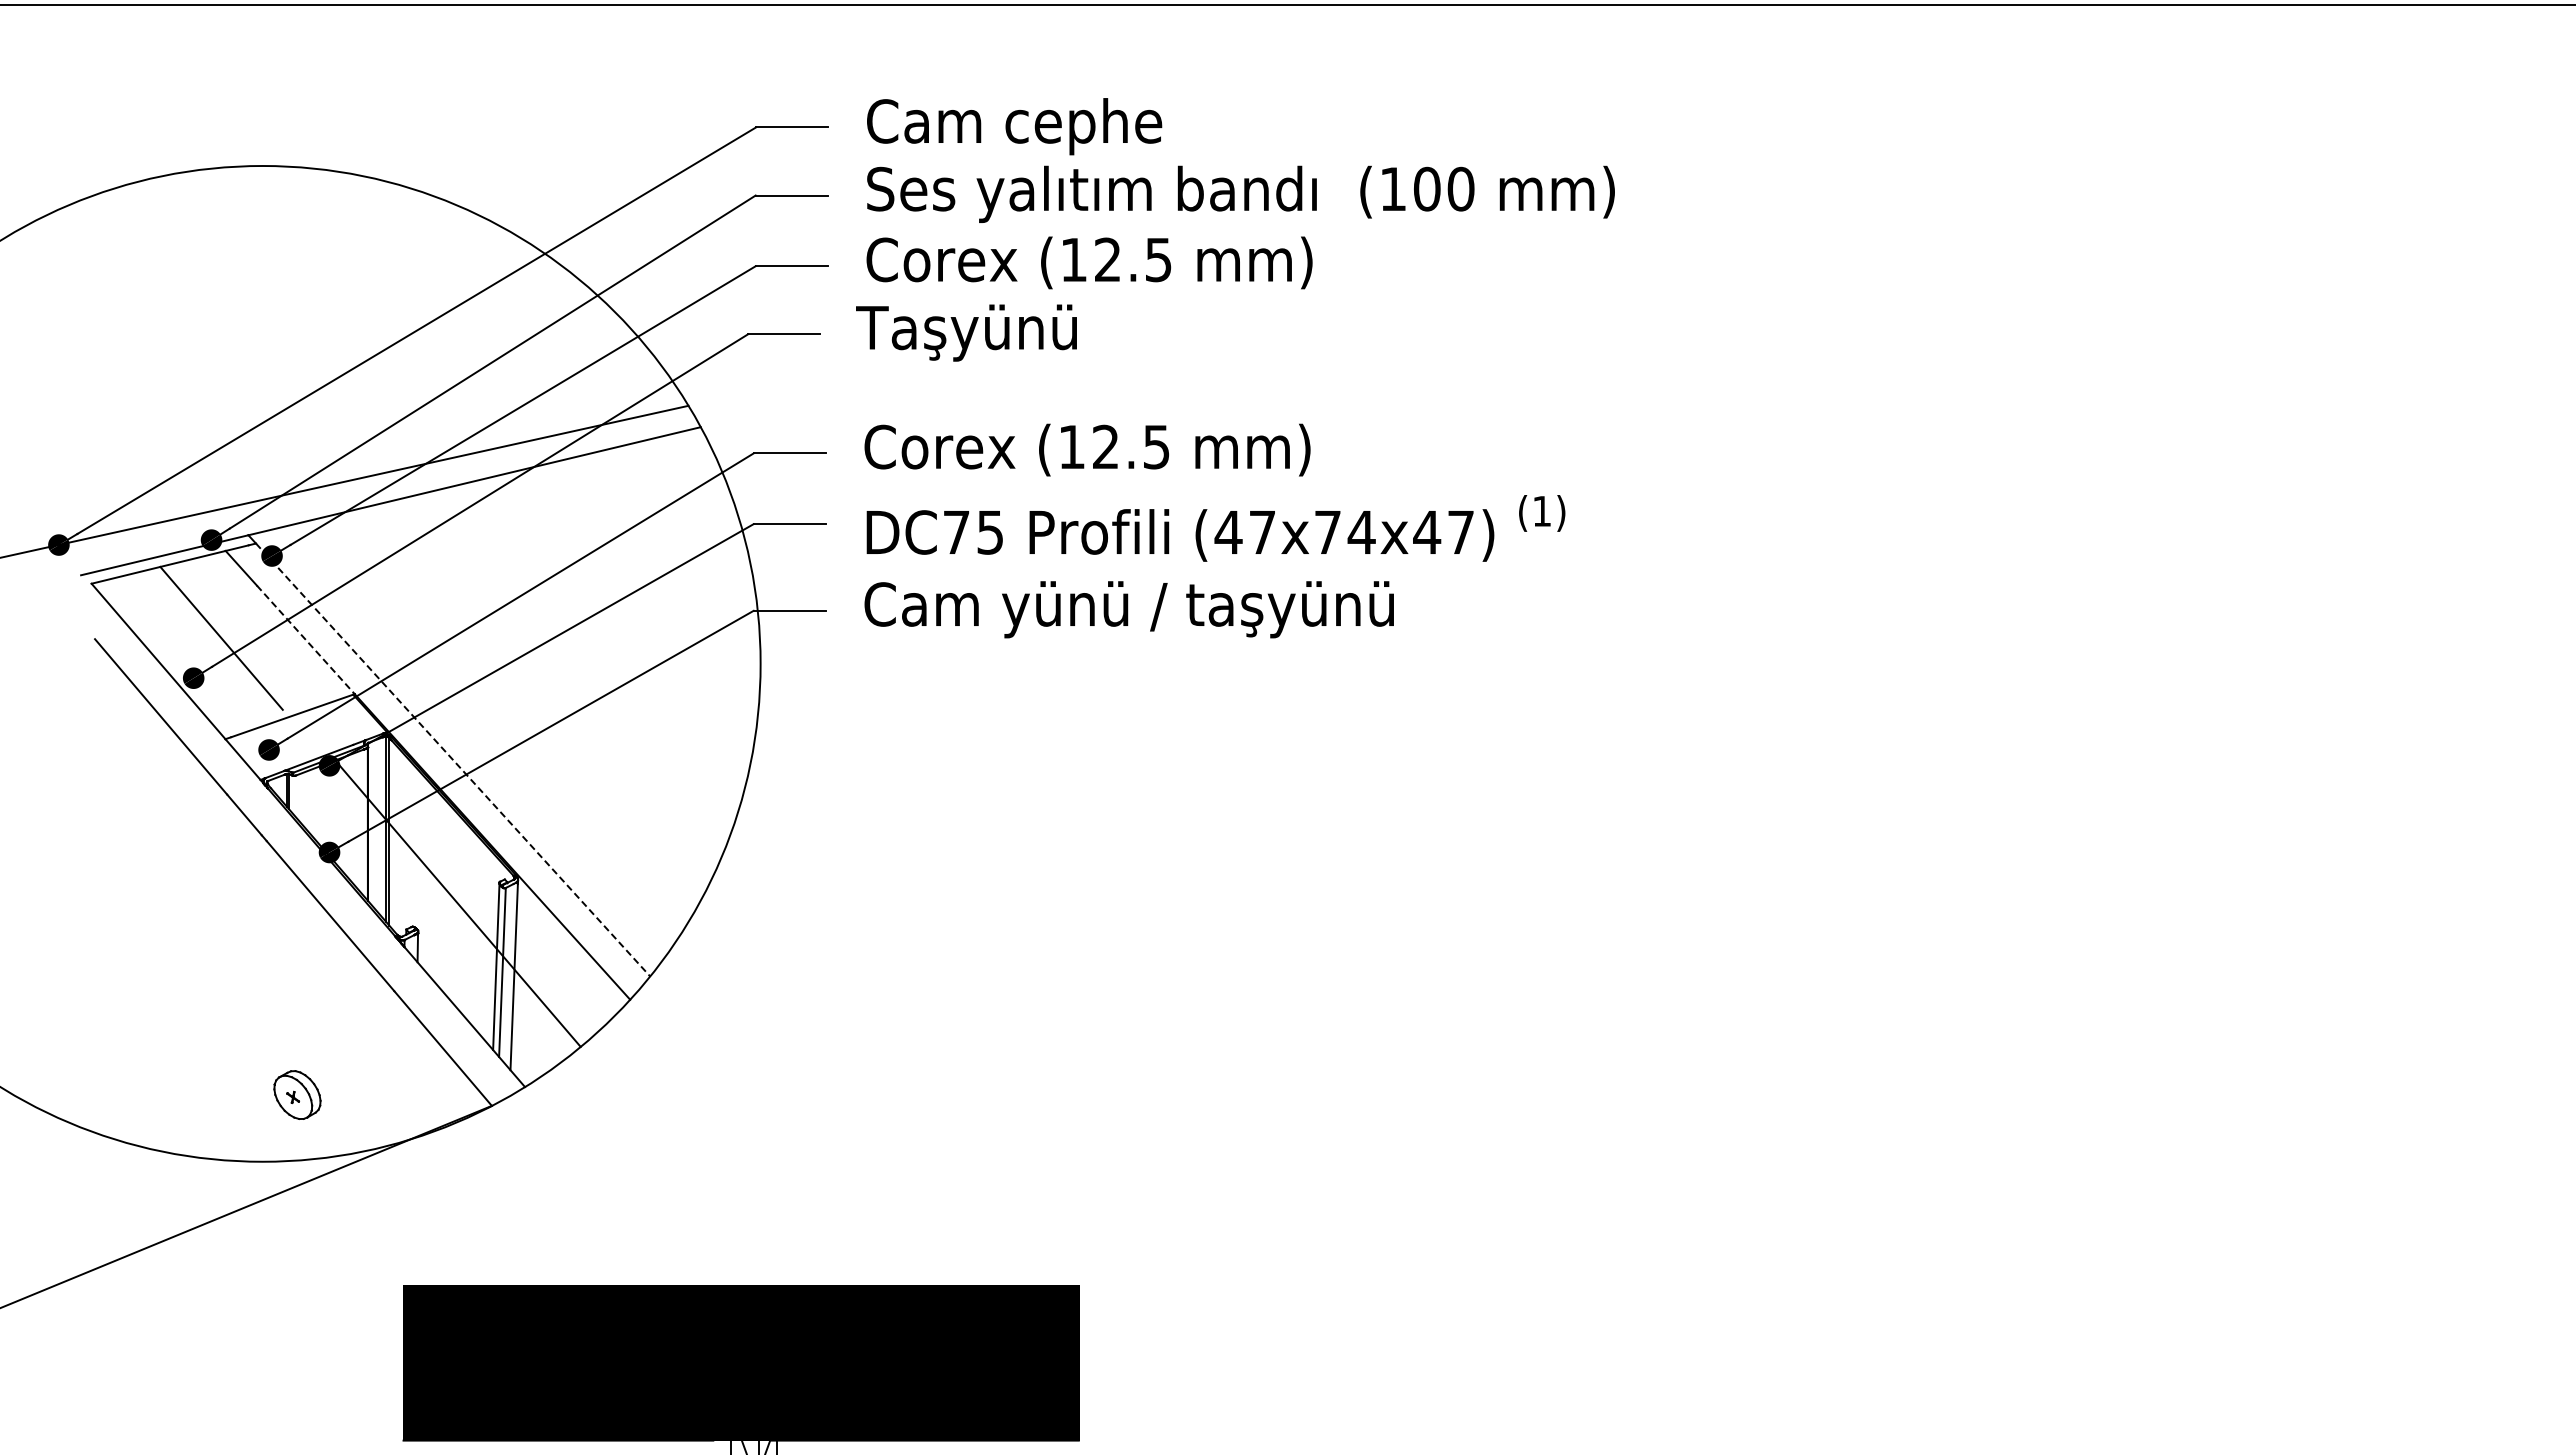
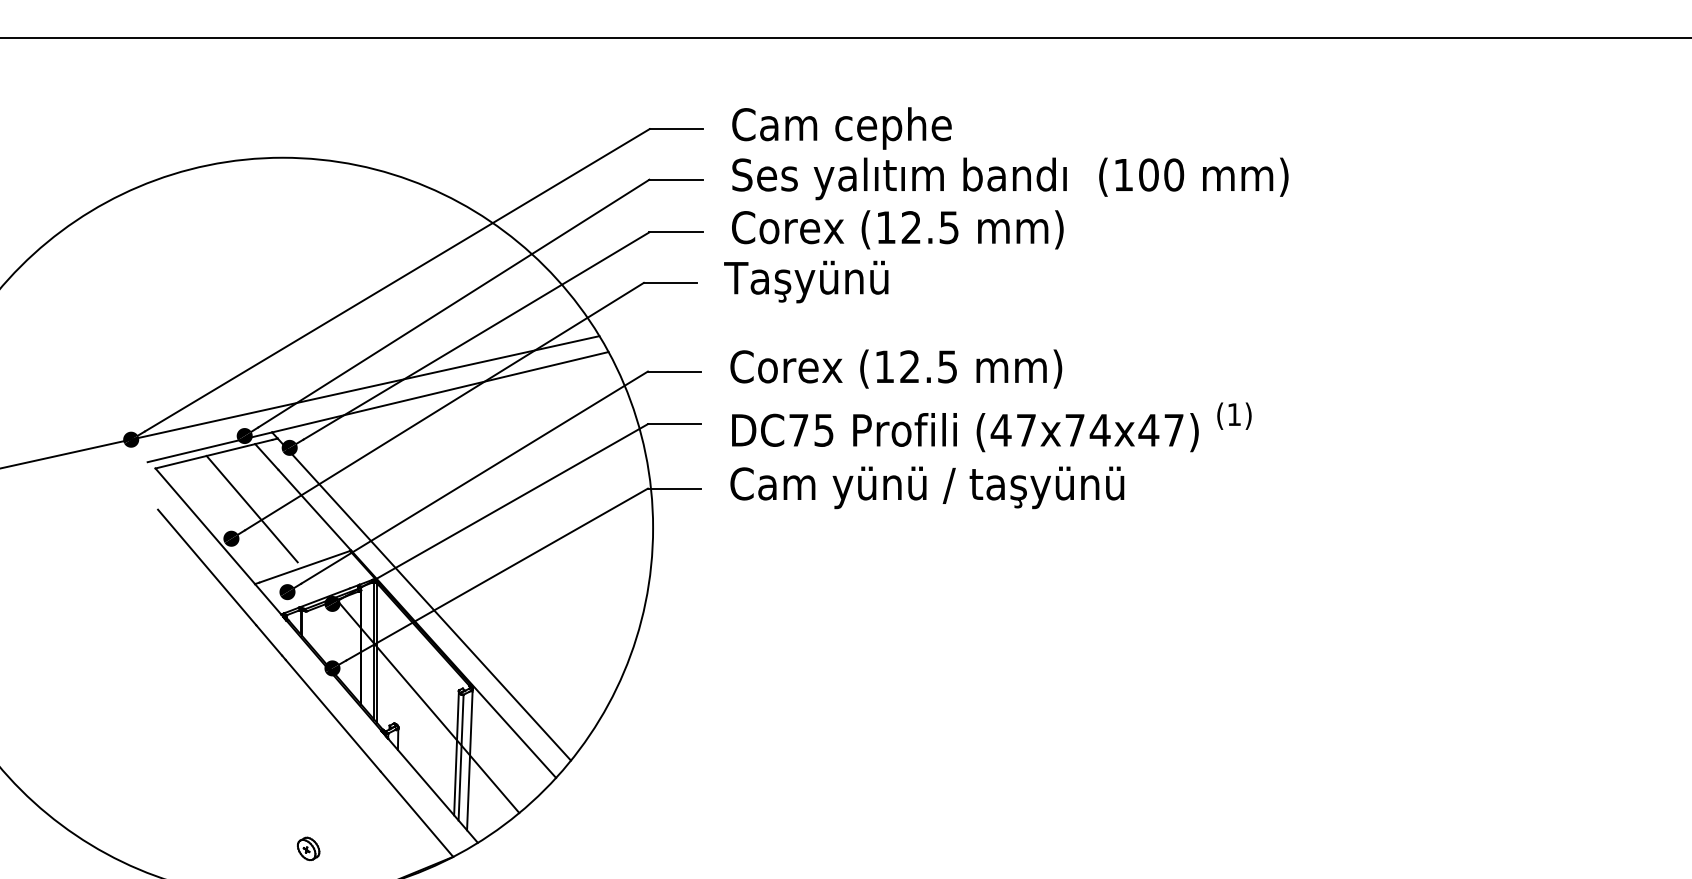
line: (306, 640) -> (315, 510), dashed -> solid
line: (453, 760) -> (424, 599), dashed -> solid
part: (297, 1095) -> (308, 849), size x0.62

